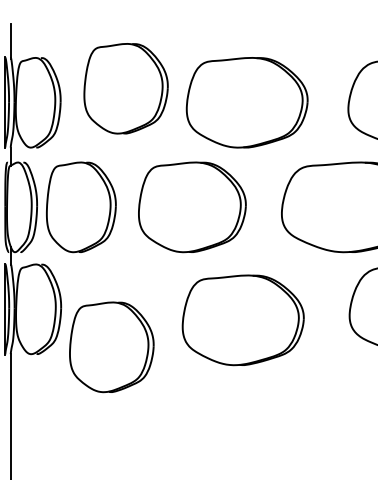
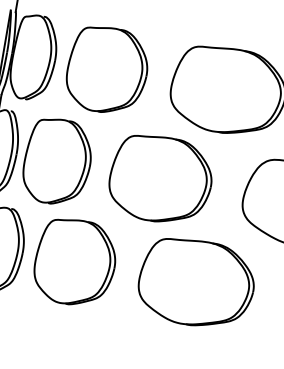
part: (125, 88) -> (106, 70), moved
part: (242, 320) -> (195, 283), moved
part: (111, 347) -> (75, 262), moved

